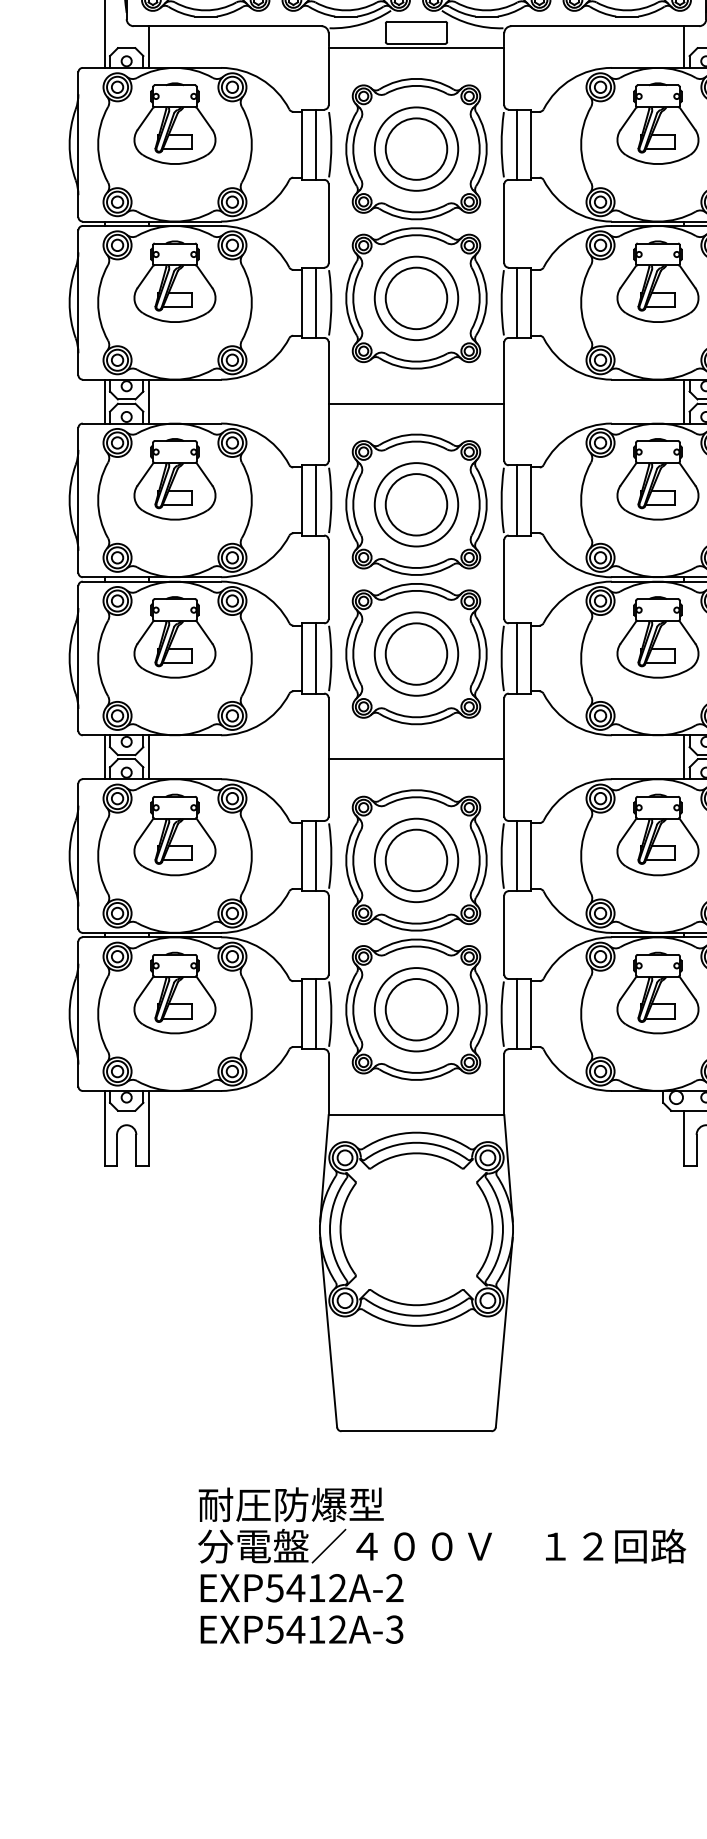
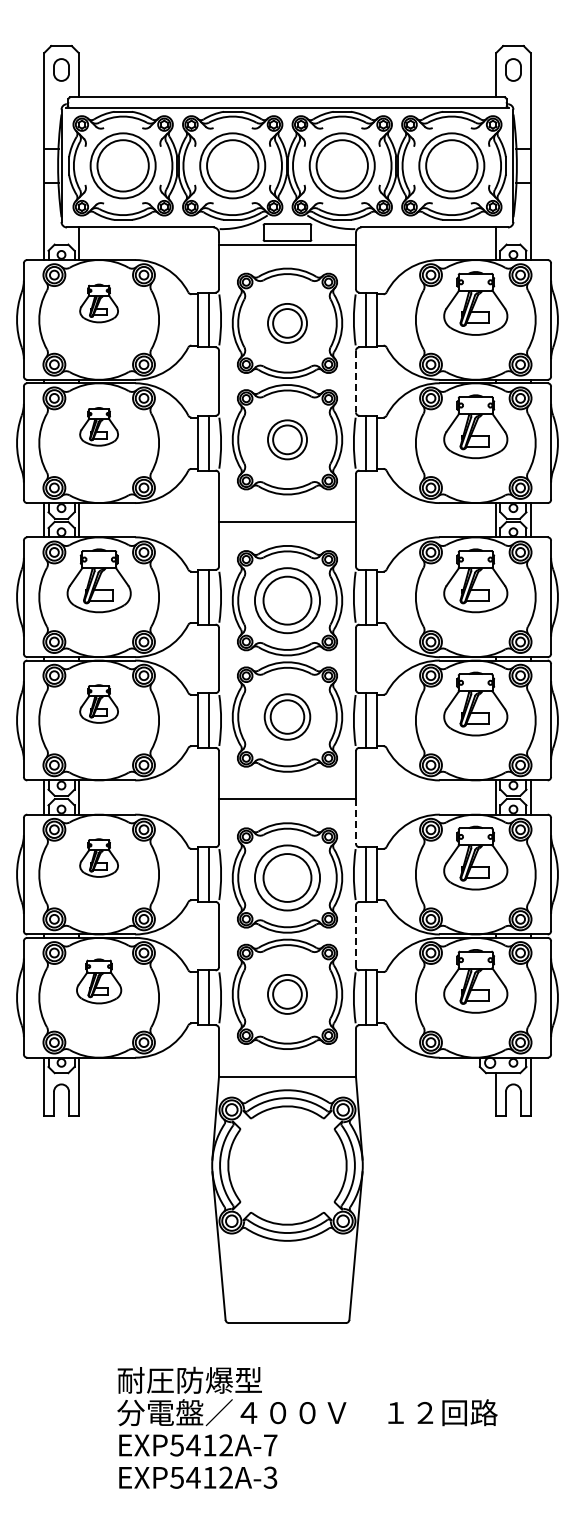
part: (174, 123) -> (98, 303), size x0.6
part: (416, 149) -> (287, 323), size x0.6
line: (503, 223) -> (355, 381), solid -> dashed
part: (174, 281) -> (98, 426), size x0.6
part: (416, 298) -> (287, 439), size x0.6
part: (174, 636) -> (98, 703), size x0.6
part: (416, 653) -> (287, 716), size x0.7
line: (503, 788) -> (355, 821), solid -> dashed
part: (174, 834) -> (98, 857), size x0.6
line: (503, 935) -> (355, 936), solid -> dashed
part: (174, 993) -> (98, 981), size x0.7
part: (416, 1009) -> (287, 994), size x0.6
text: (394, 1588) -> (270, 1445), EXP5412A-2 -> EXP5412A-7

